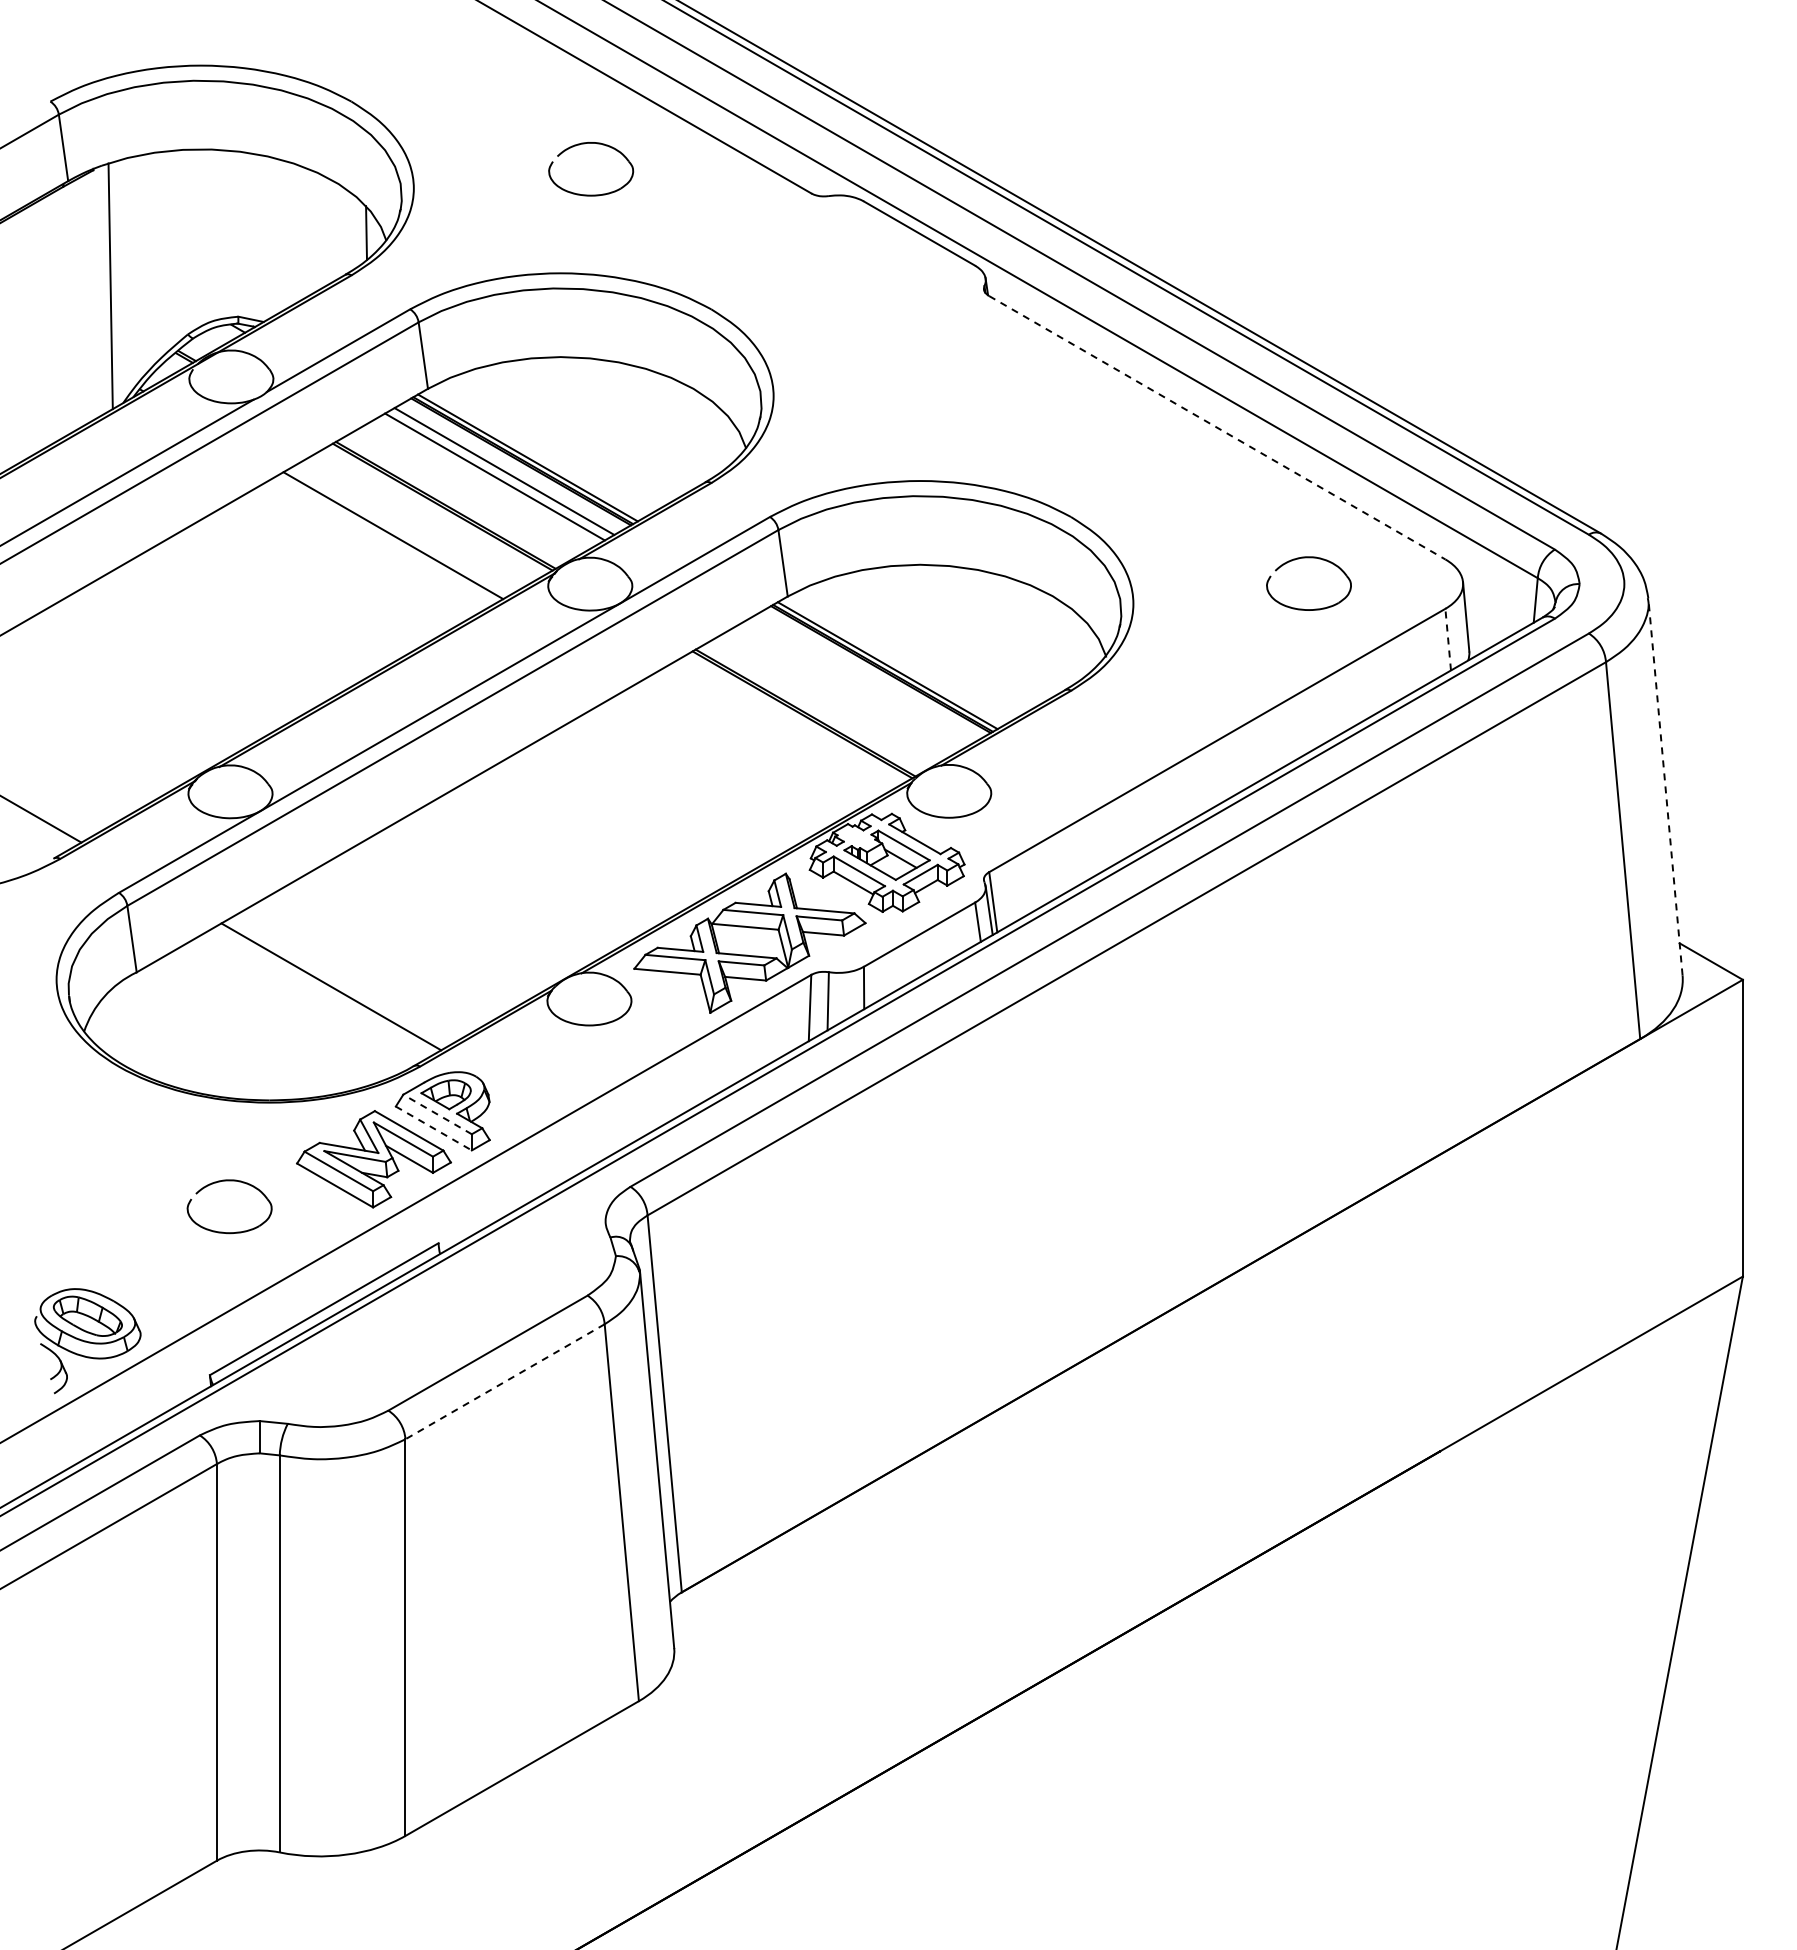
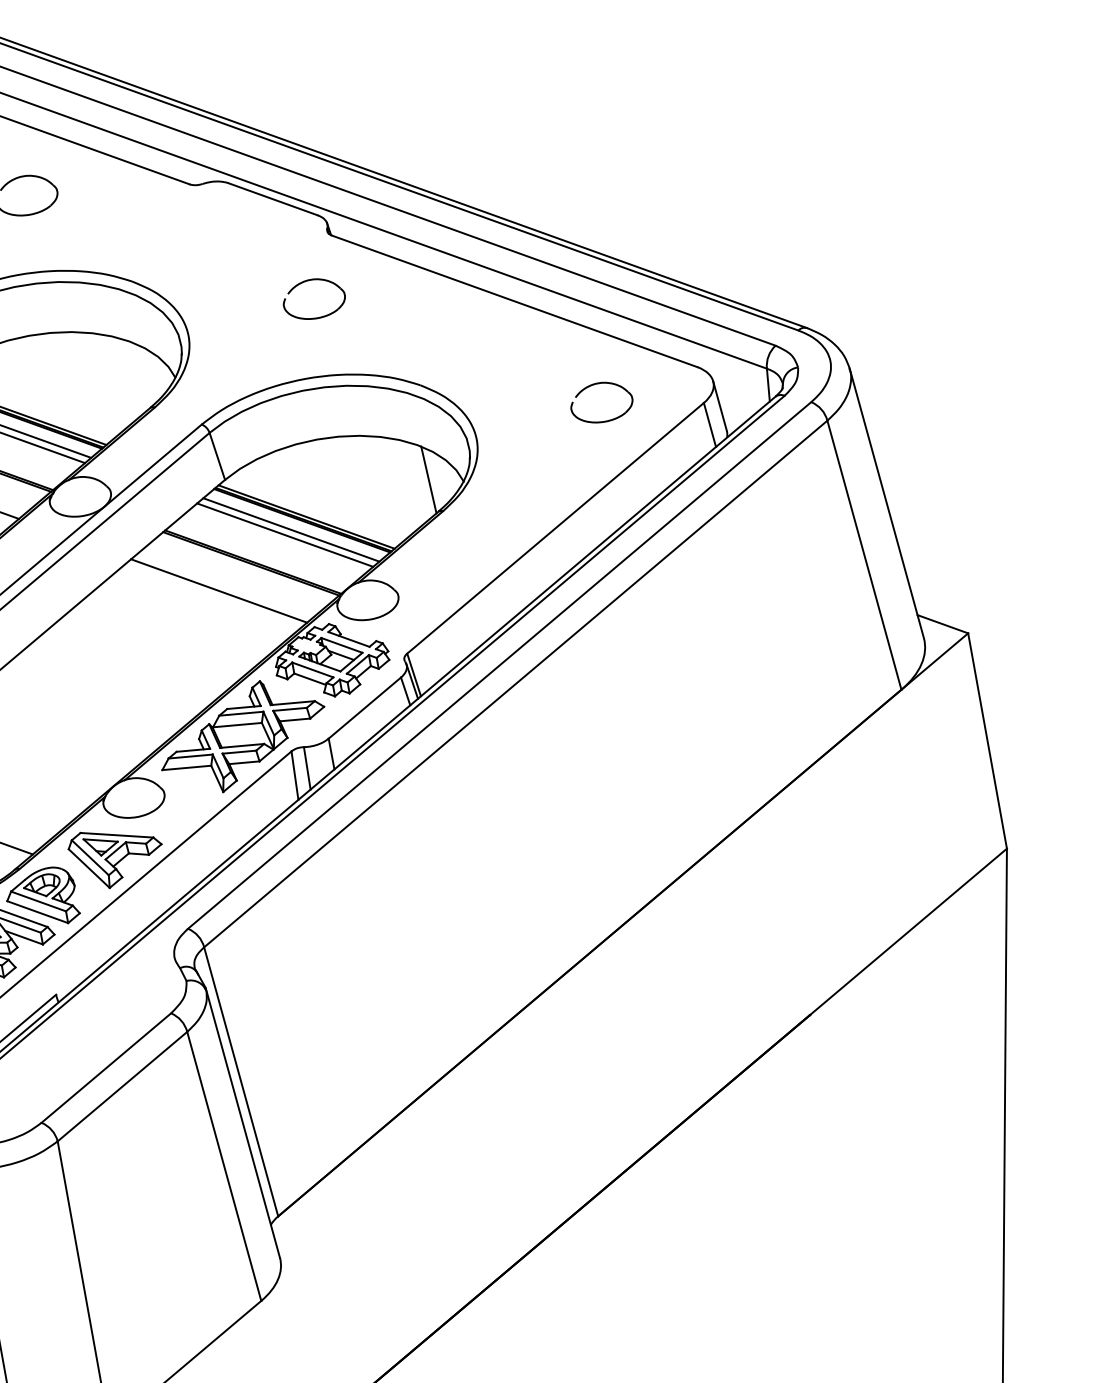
part: (946, 401) -> (314, 317), added
line: (1217, 428) -> (514, 301), dashed -> solid
line: (1448, 639) -> (710, 424), dashed -> solid
line: (1059, 645) -> (428, 479), added
line: (864, 678) -> (291, 529), added
line: (854, 684) -> (284, 535), added
line: (753, 742) -> (219, 590), added
line: (1665, 786) -> (886, 503), dashed -> solid
part: (552, 1073) -> (116, 856), added
line: (437, 1114) -> (38, 901), dashed -> solid
line: (433, 1128) -> (37, 912), dashed -> solid
line: (504, 1382) -> (122, 1087), dashed -> solid

